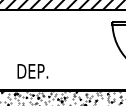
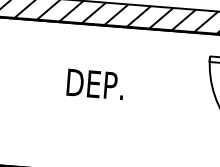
text: (32, 71) -> (94, 84), moved

